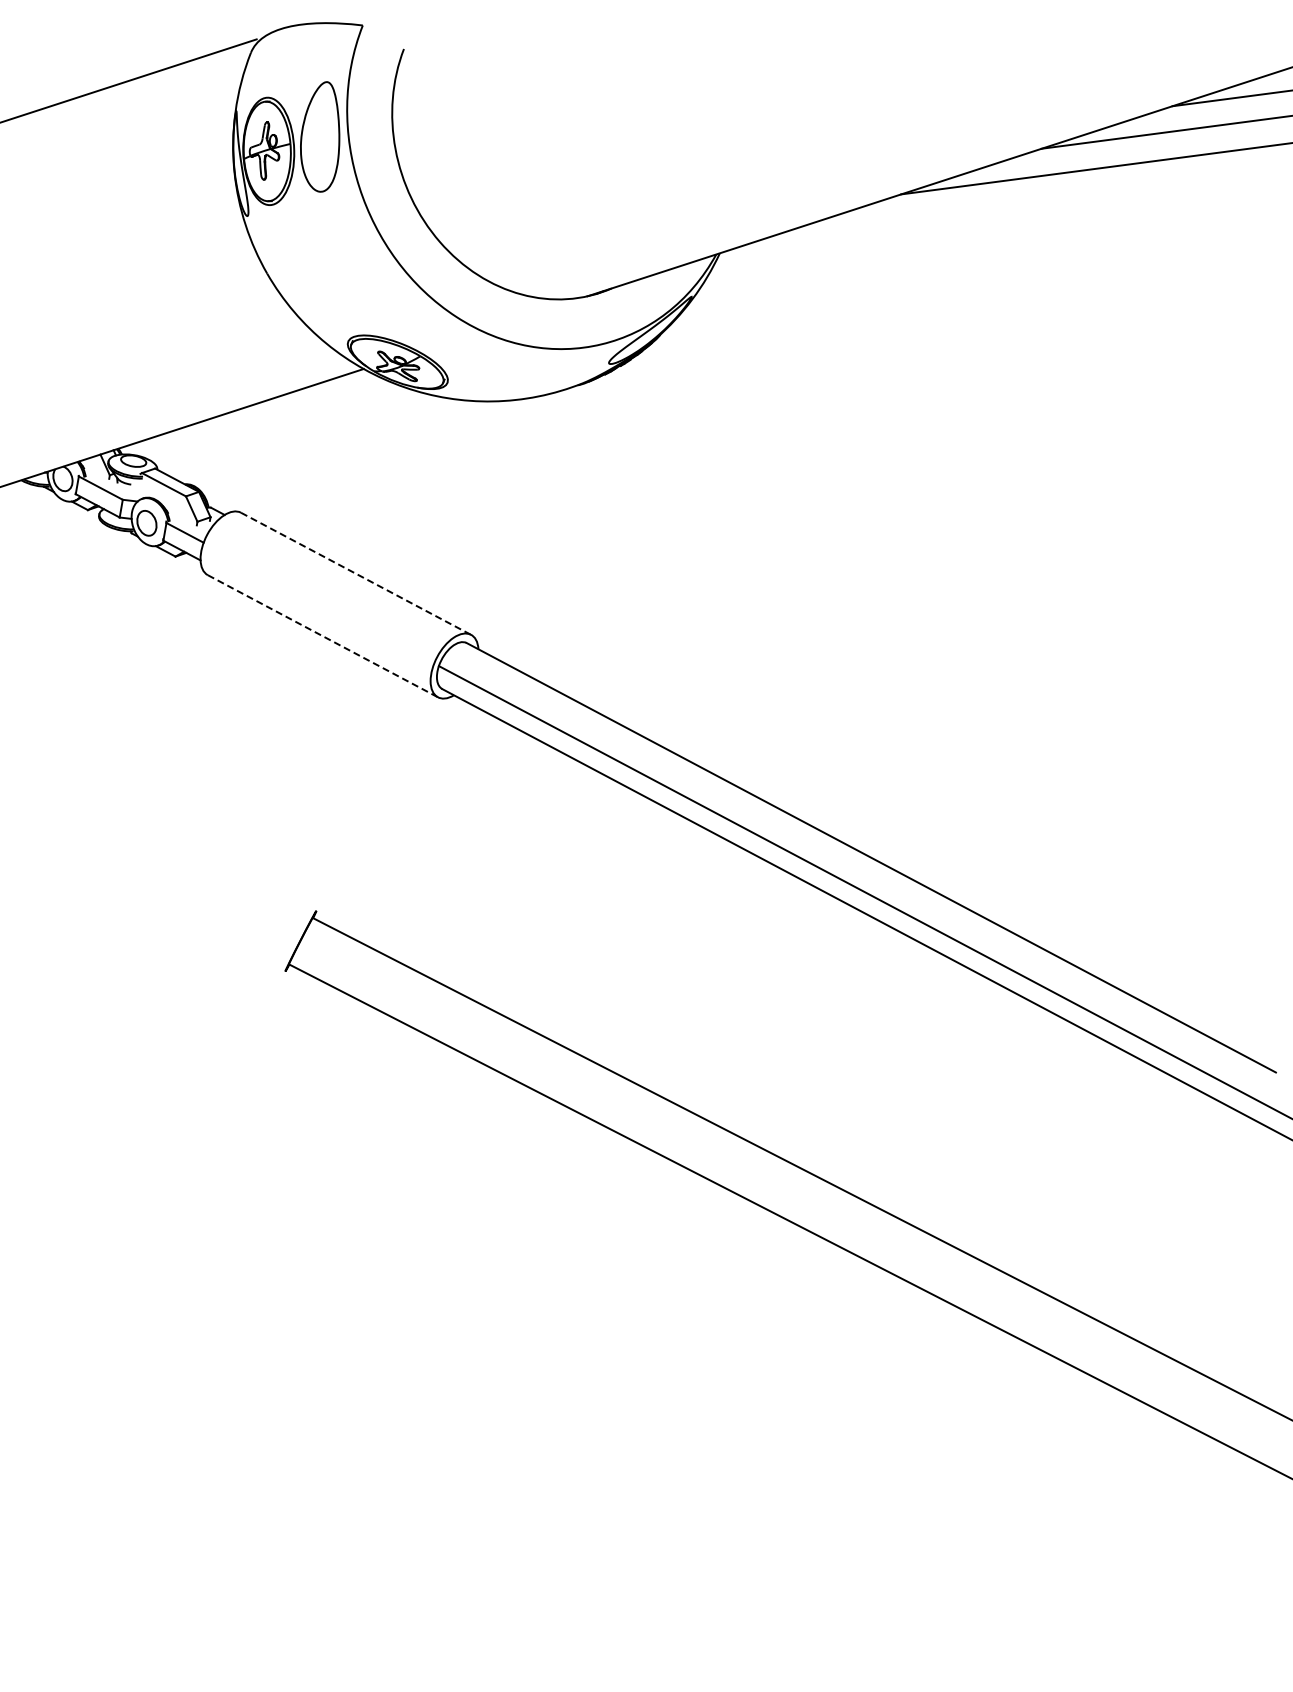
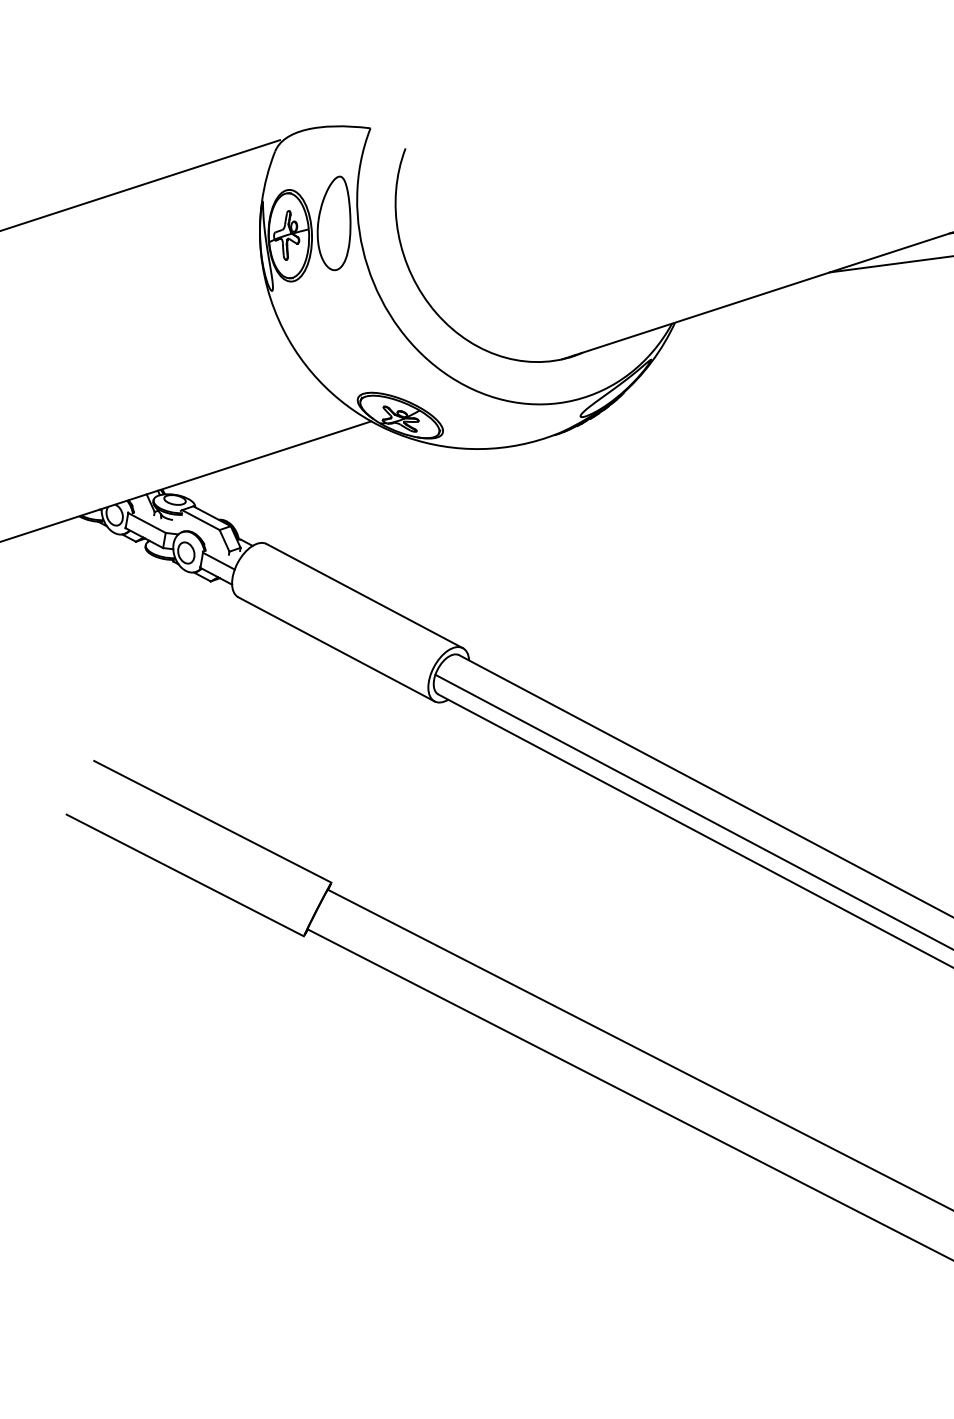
line: (356, 574) -> (365, 596), dashed -> solid
line: (323, 636) -> (336, 649), dashed -> solid
line: (177, 838) -> (212, 821), added
line: (145, 900) -> (185, 874), added

